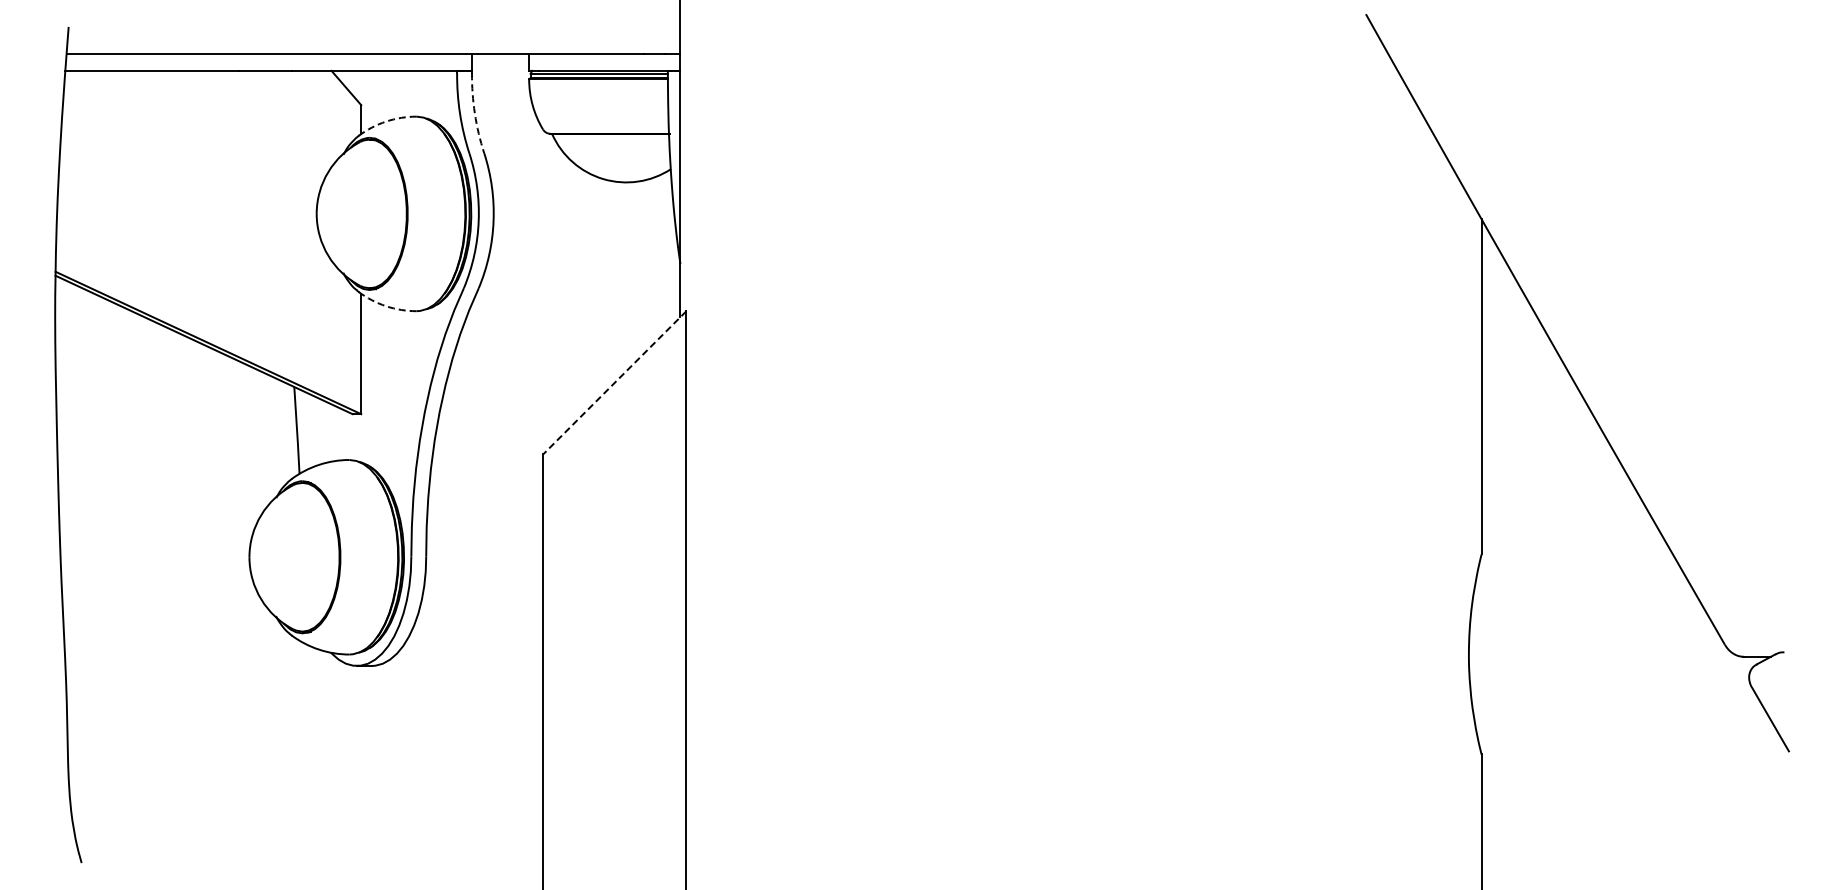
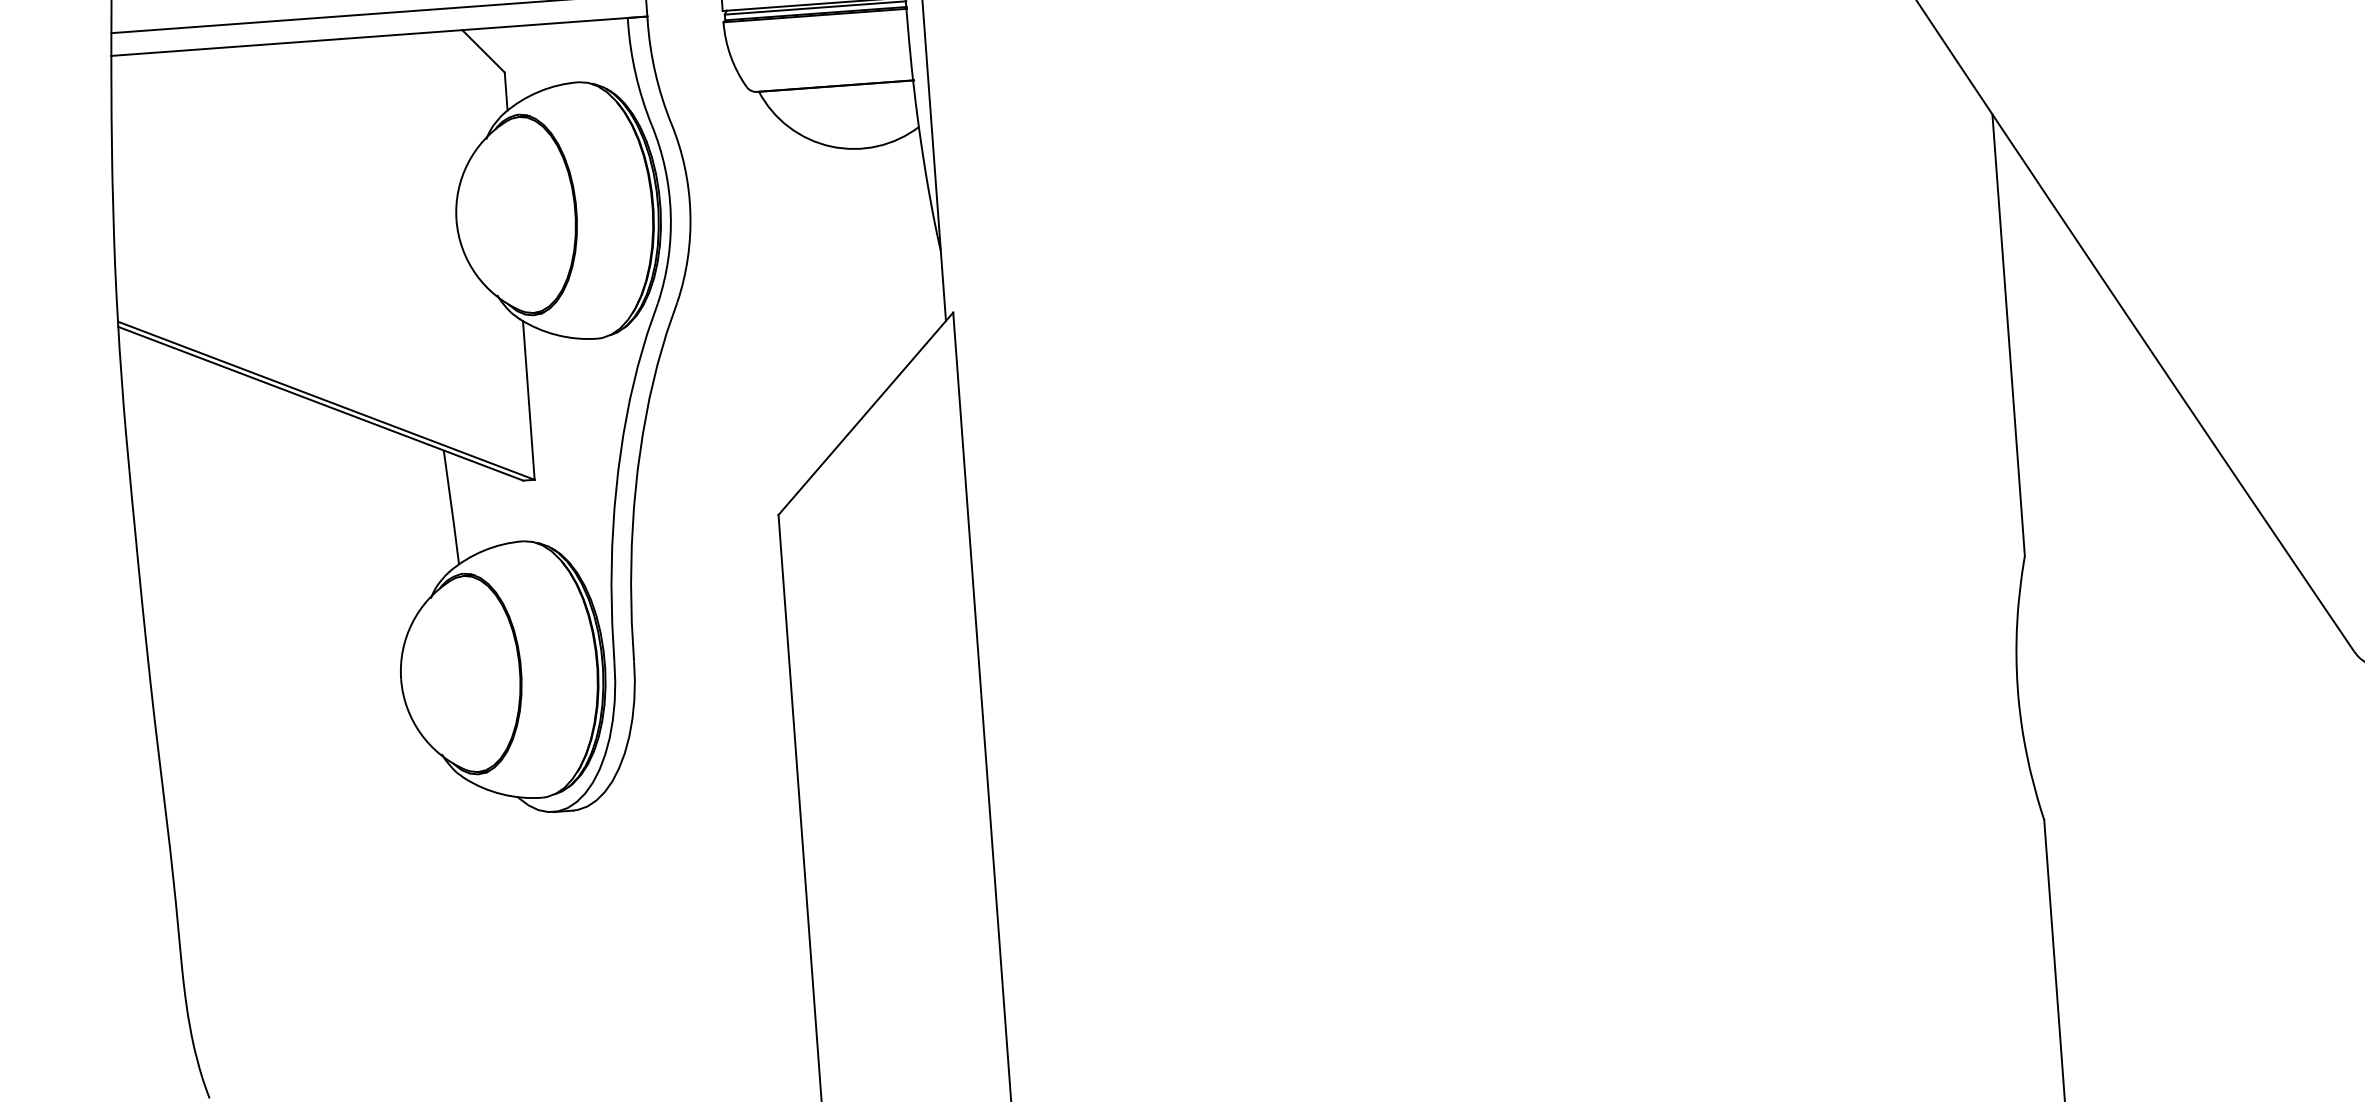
arc: (474, 113) -> (654, 72), dashed -> solid
arc: (386, 121) -> (539, 91), dashed -> solid
arc: (386, 306) -> (557, 335), dashed -> solid
line: (614, 383) -> (865, 414), dashed -> solid

